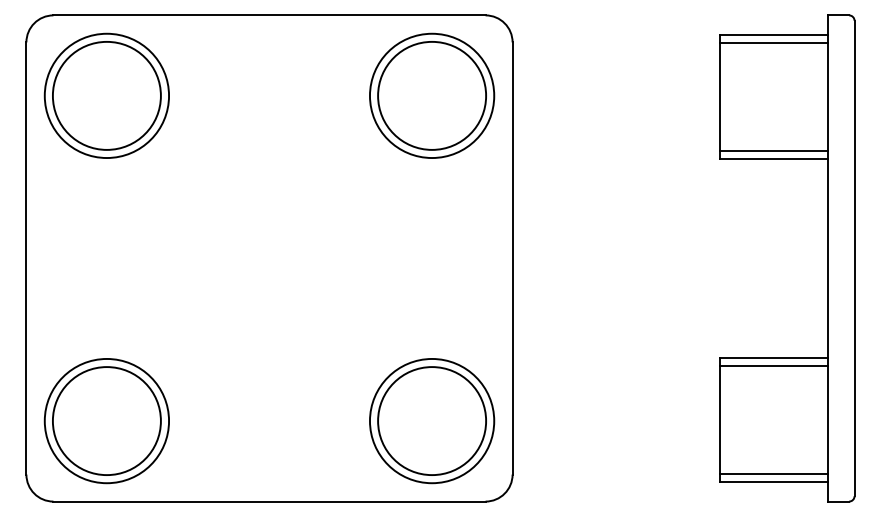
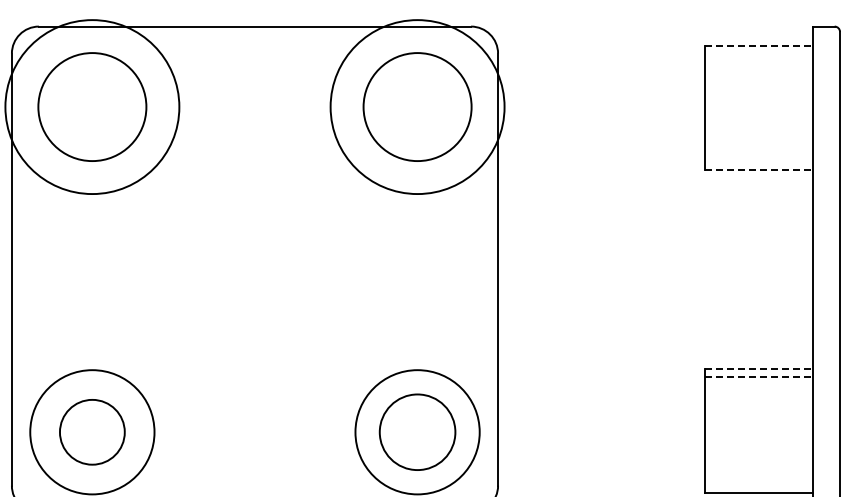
line: (774, 34) -> (759, 45), solid -> dashed
line: (773, 42) -> (758, 53), removed
circle: (106, 95) -> (91, 106), size x1.4
circle: (431, 95) -> (416, 106), size x1.4
line: (773, 151) -> (758, 162), removed
line: (774, 159) -> (759, 170), solid -> dashed
line: (774, 357) -> (759, 368), solid -> dashed
line: (774, 365) -> (759, 376), solid -> dashed
circle: (106, 421) -> (91, 432), size x0.6
circle: (432, 421) -> (417, 432), size x0.7
line: (773, 474) -> (758, 485), removed

